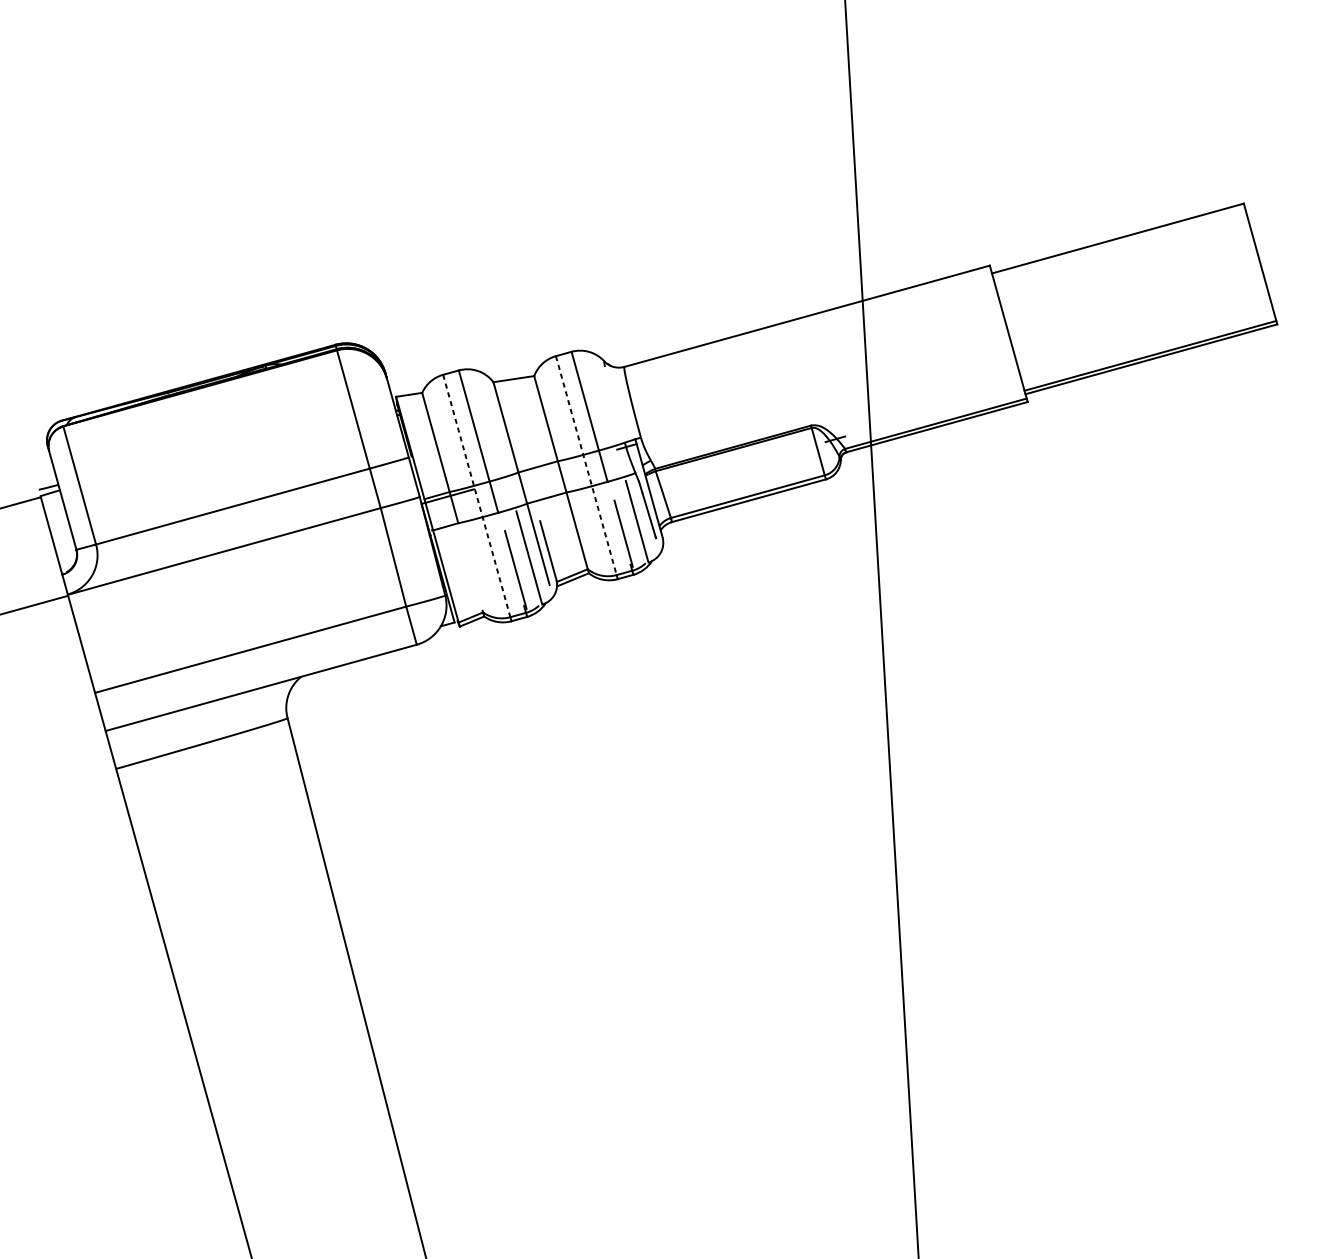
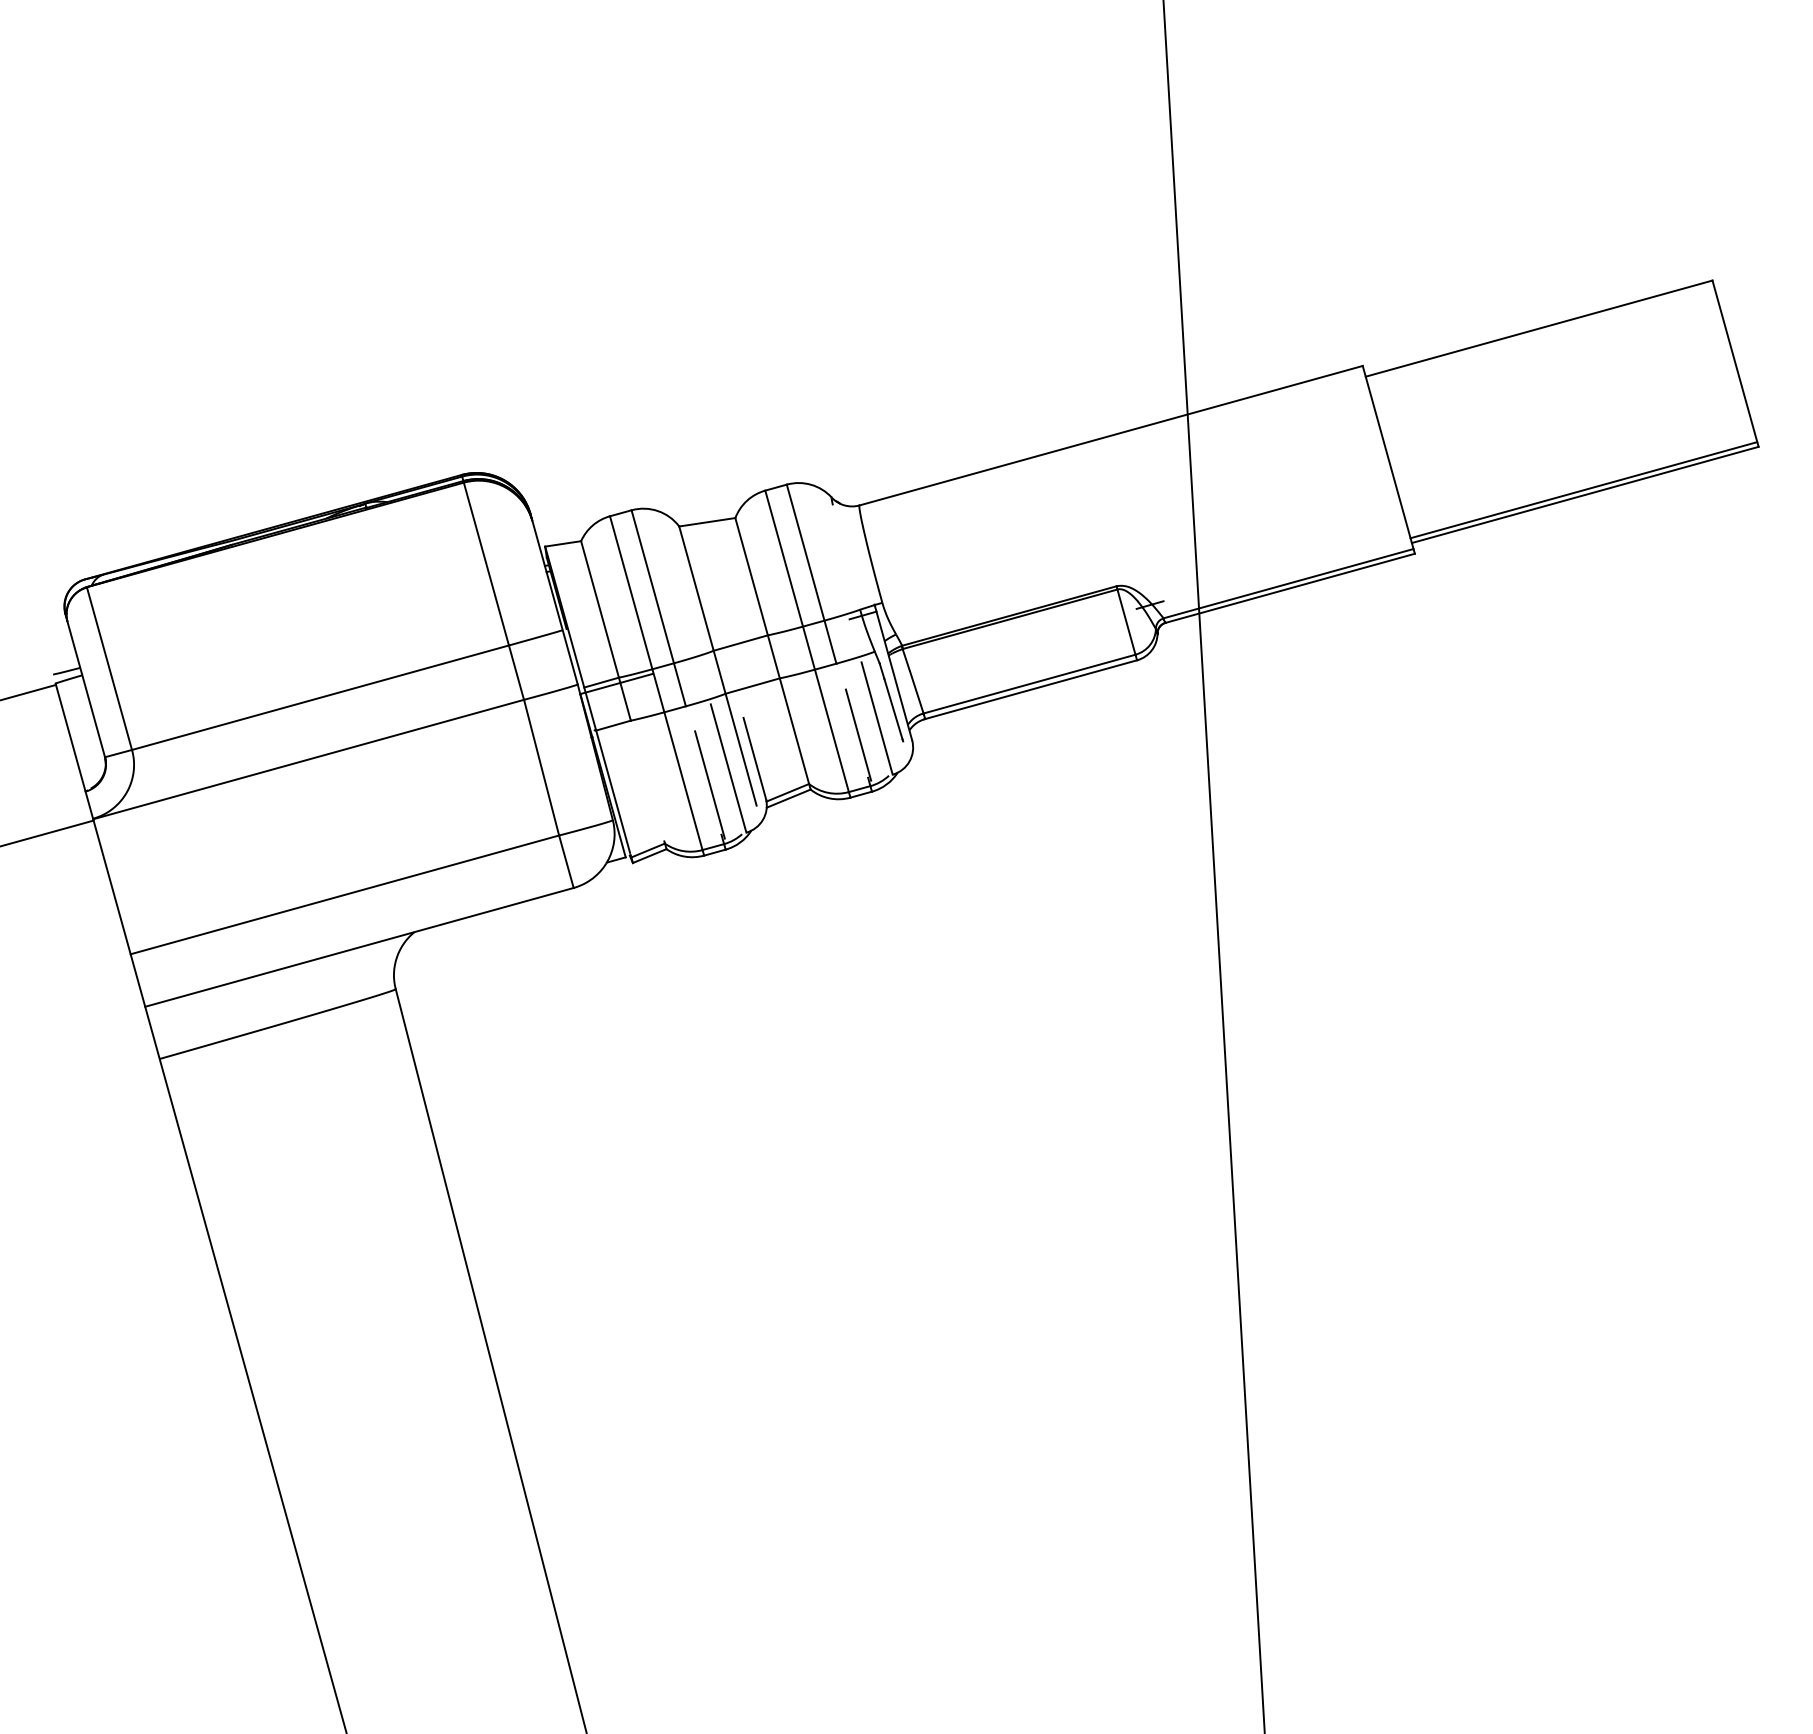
line: (586, 465) -> (807, 641), dashed -> solid
line: (476, 496) -> (656, 683), dashed -> solid

